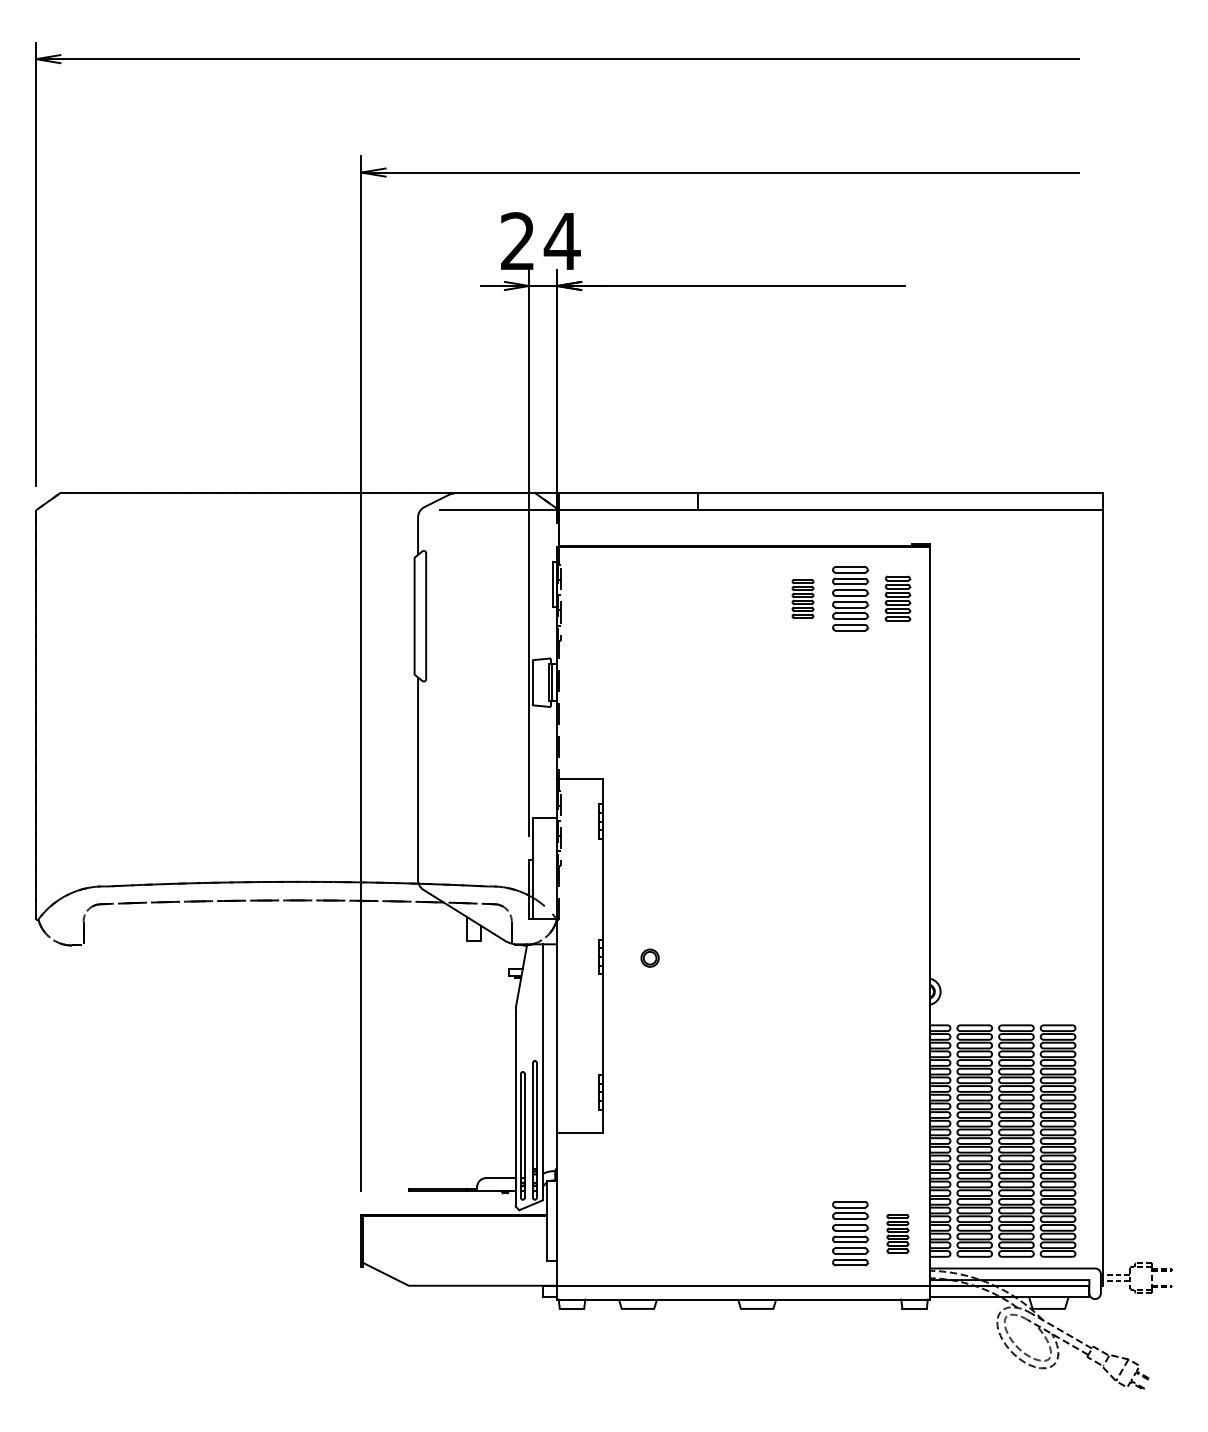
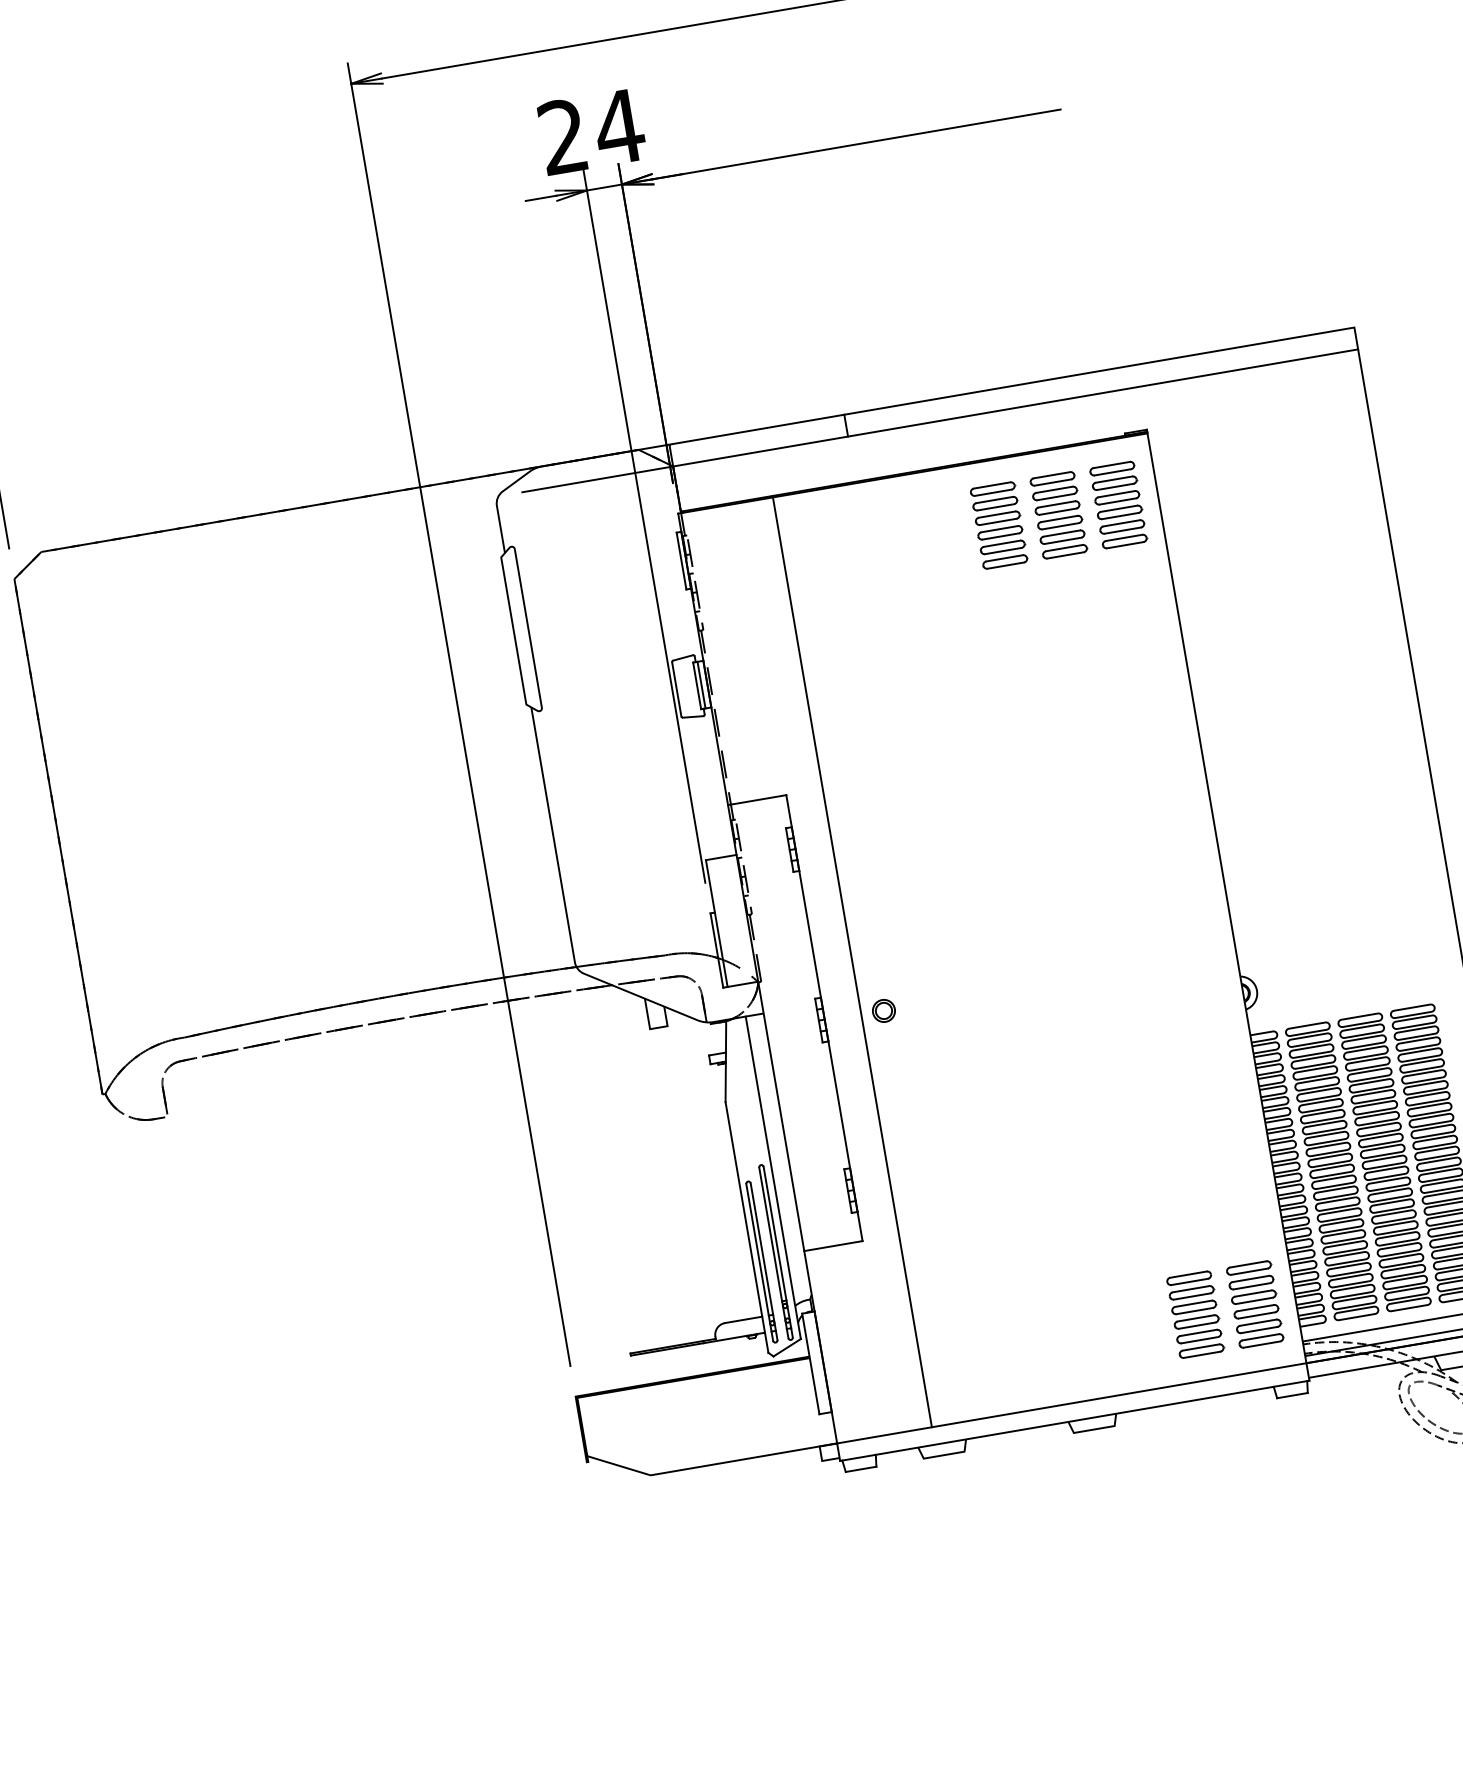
part: (802, 598) -> (998, 525), size x1.67
part: (897, 598) -> (1118, 504), size x1.43
line: (632, 915) -> (852, 960), added
part: (897, 1233) -> (1254, 1304), size x1.67

